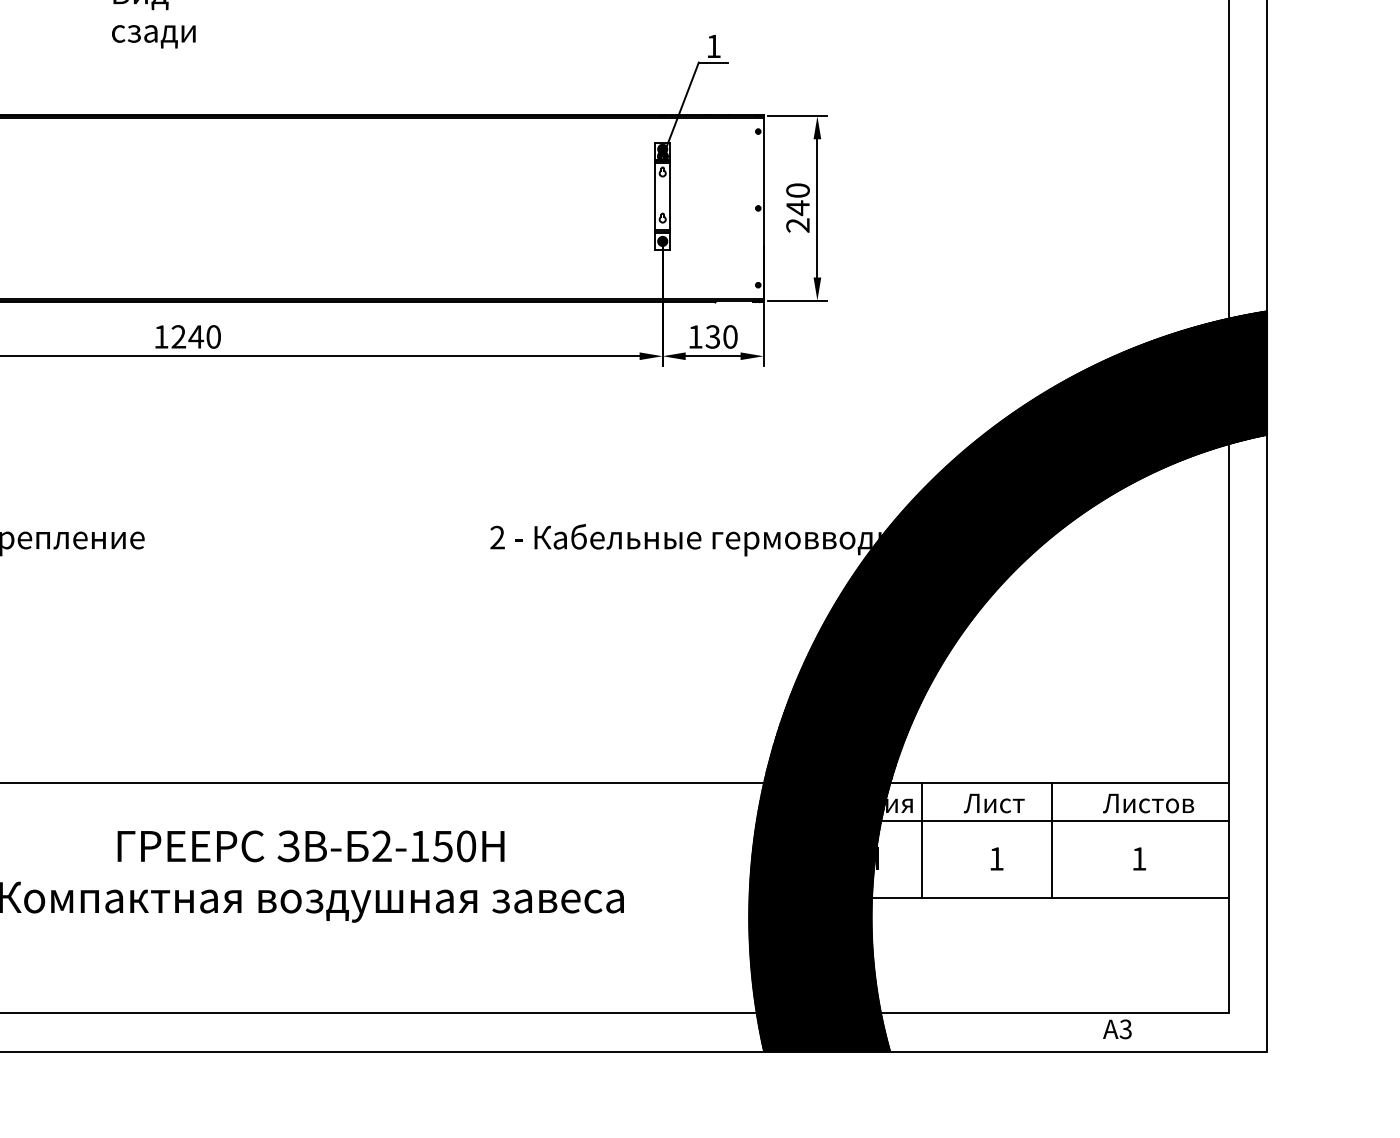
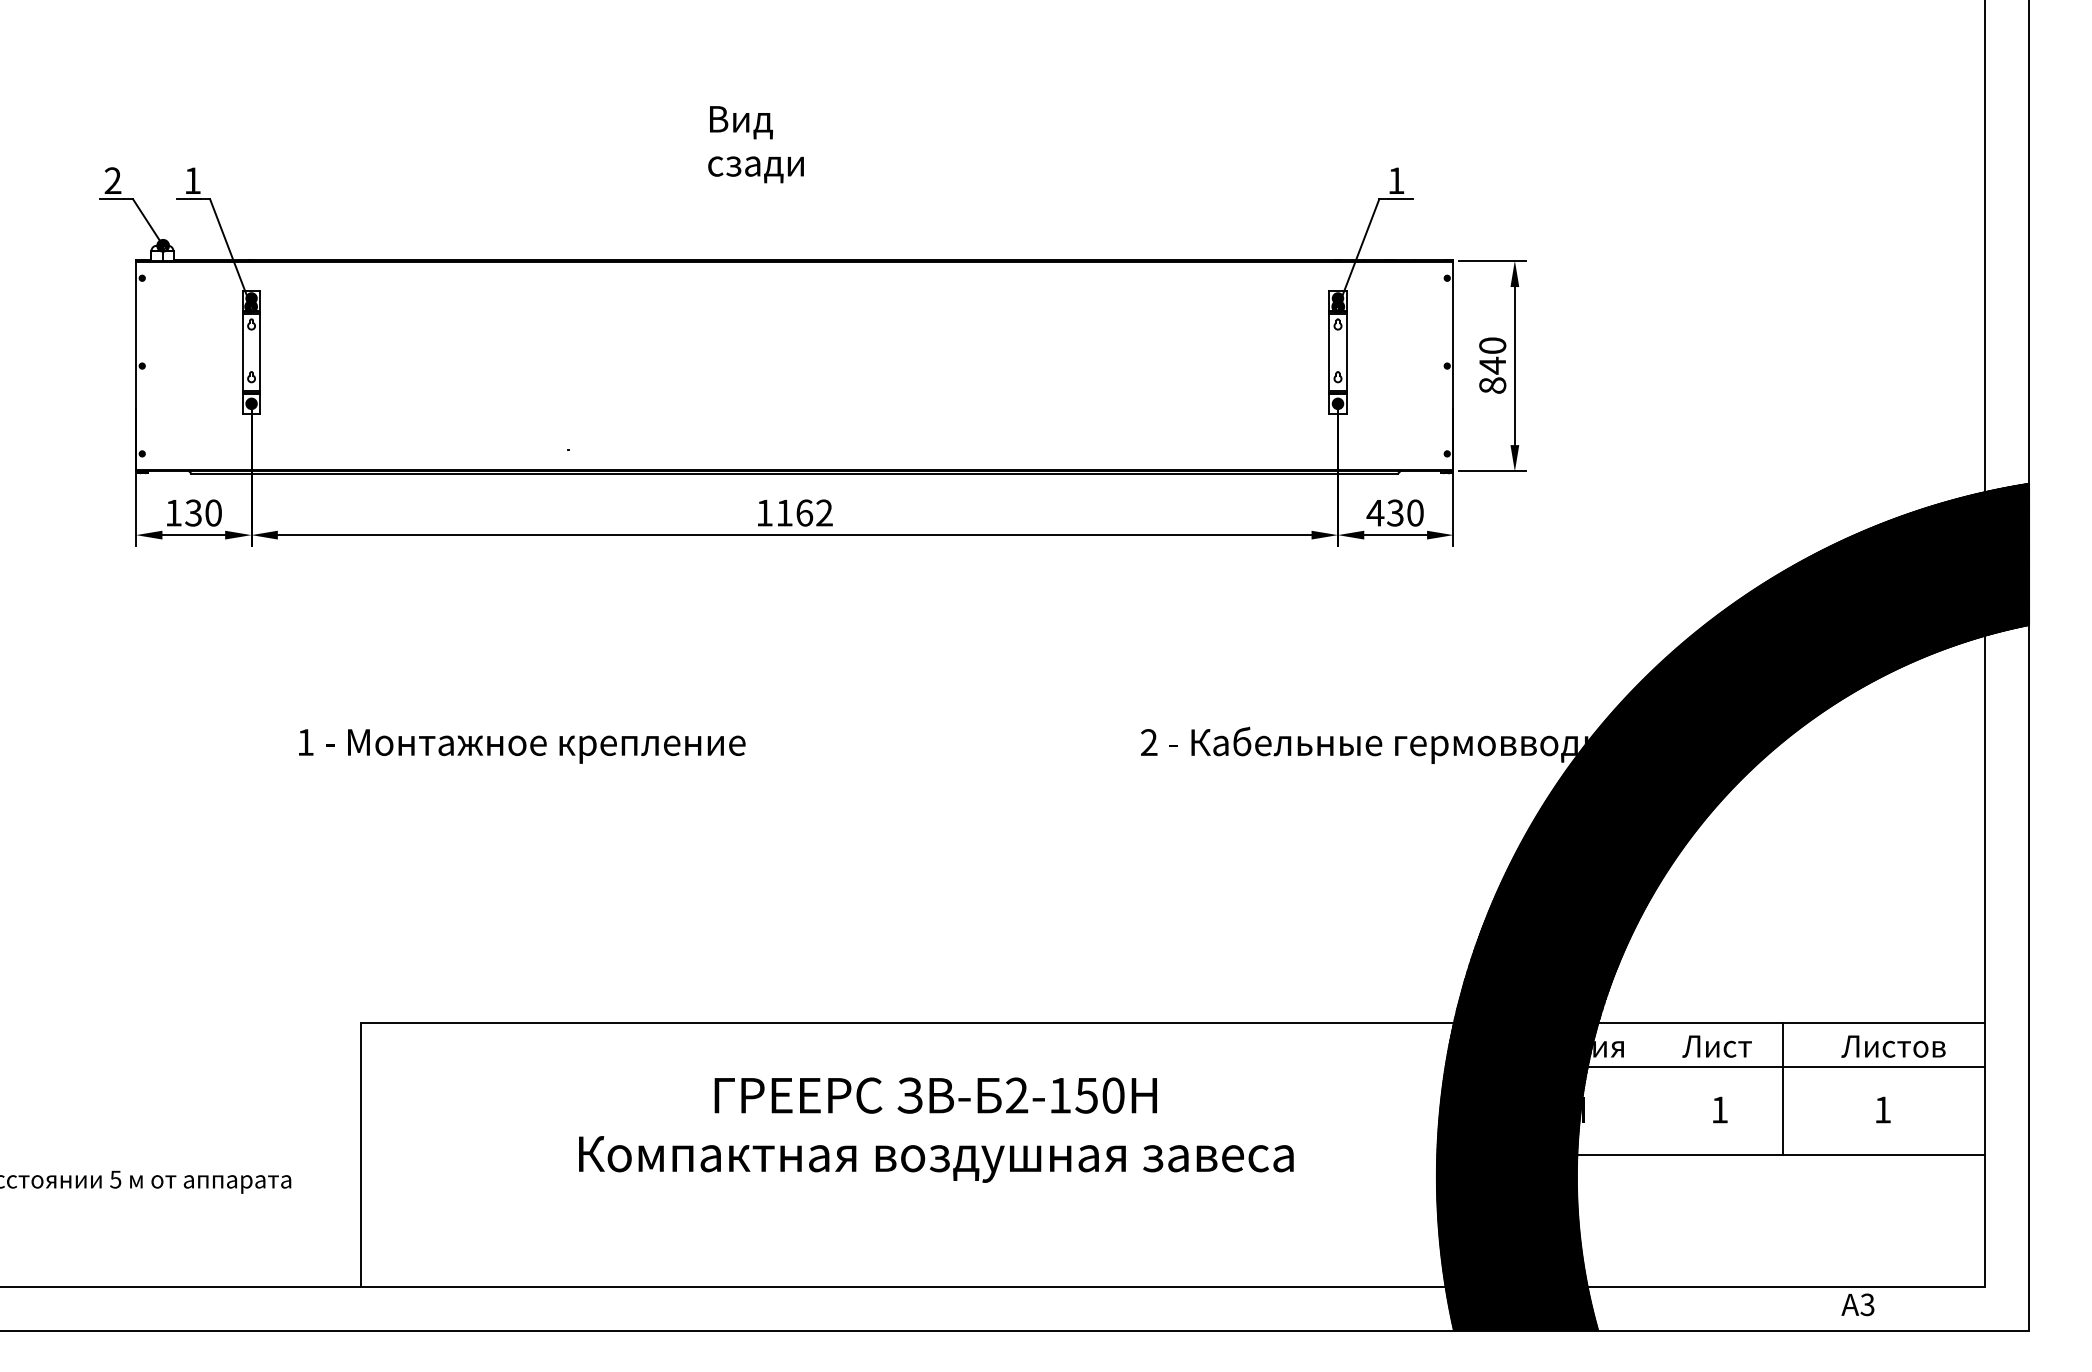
text: (797, 225) -> (1492, 385), 240 -> 840
text: (196, 336) -> (804, 512), 1240 -> 1162
text: (695, 337) -> (1375, 513), 130 -> 430
line: (922, 840) -> (1634, 1088), removed

